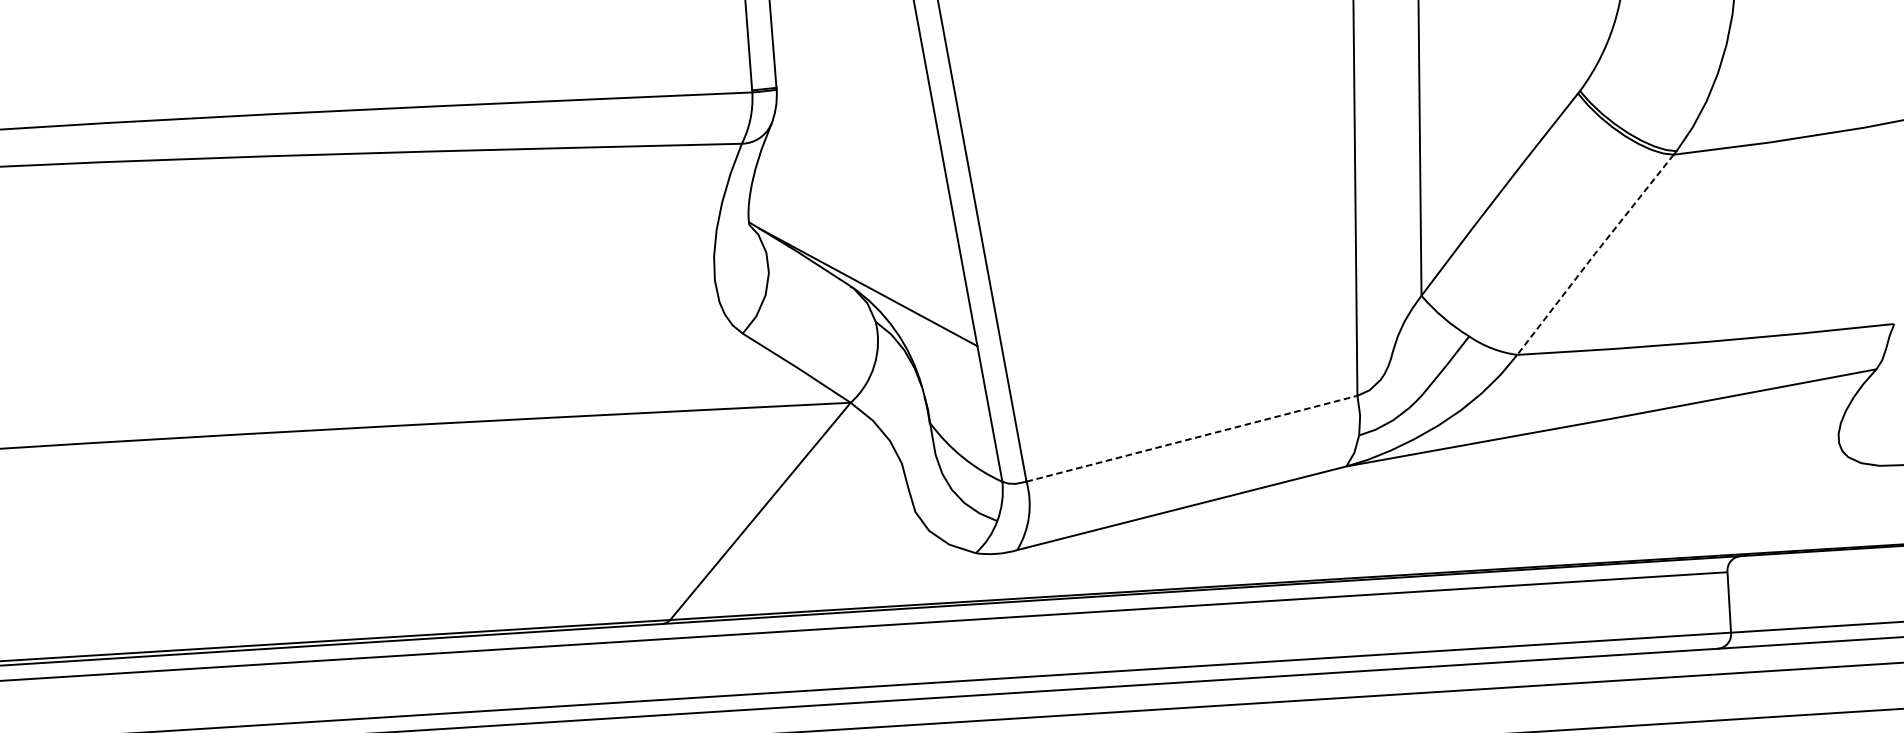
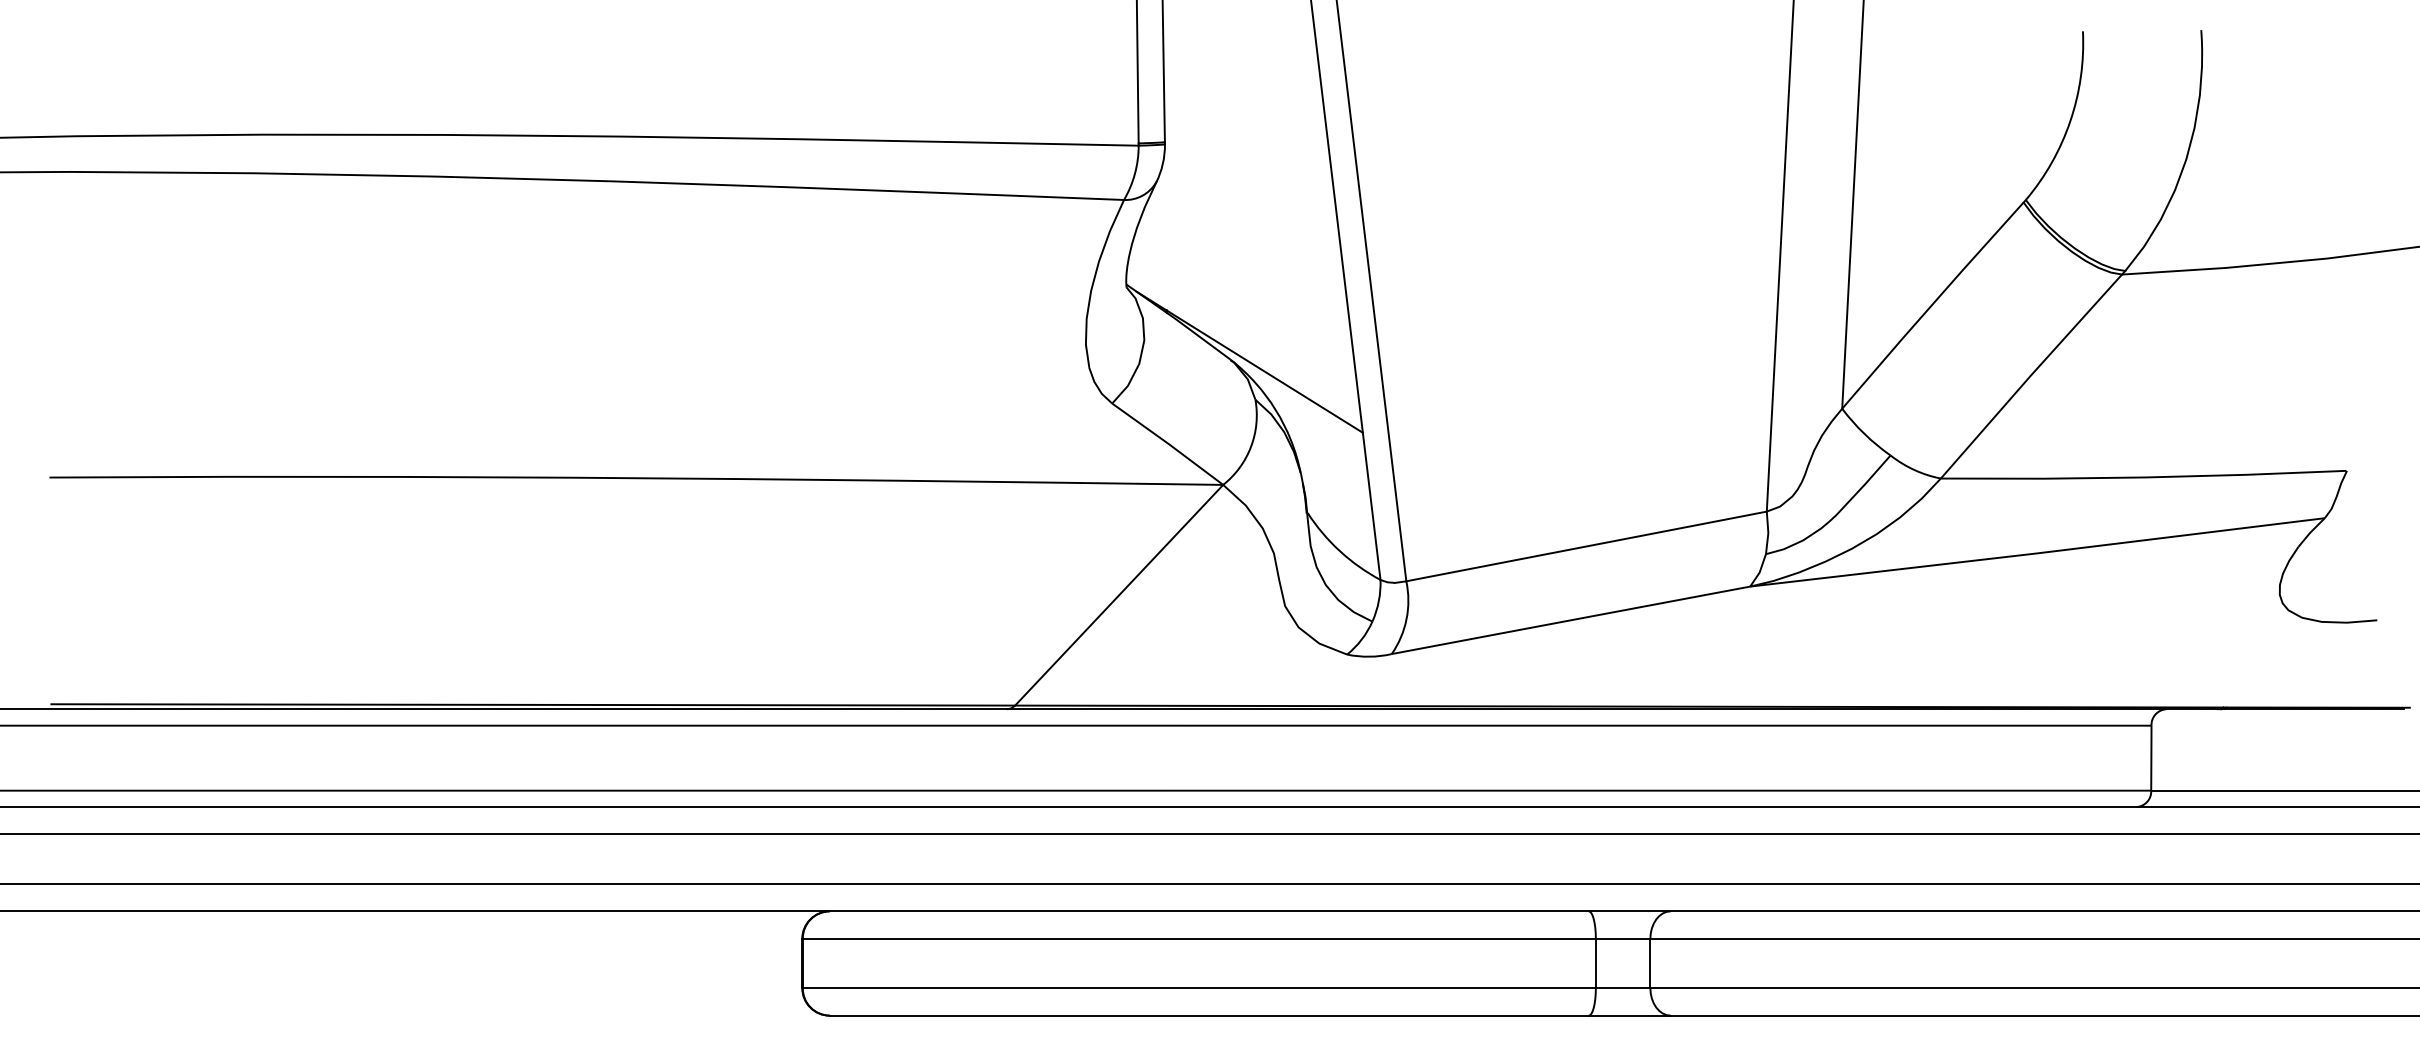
line: (1594, 253) -> (2030, 375), dashed -> solid
line: (1191, 438) -> (1586, 546), dashed -> solid

